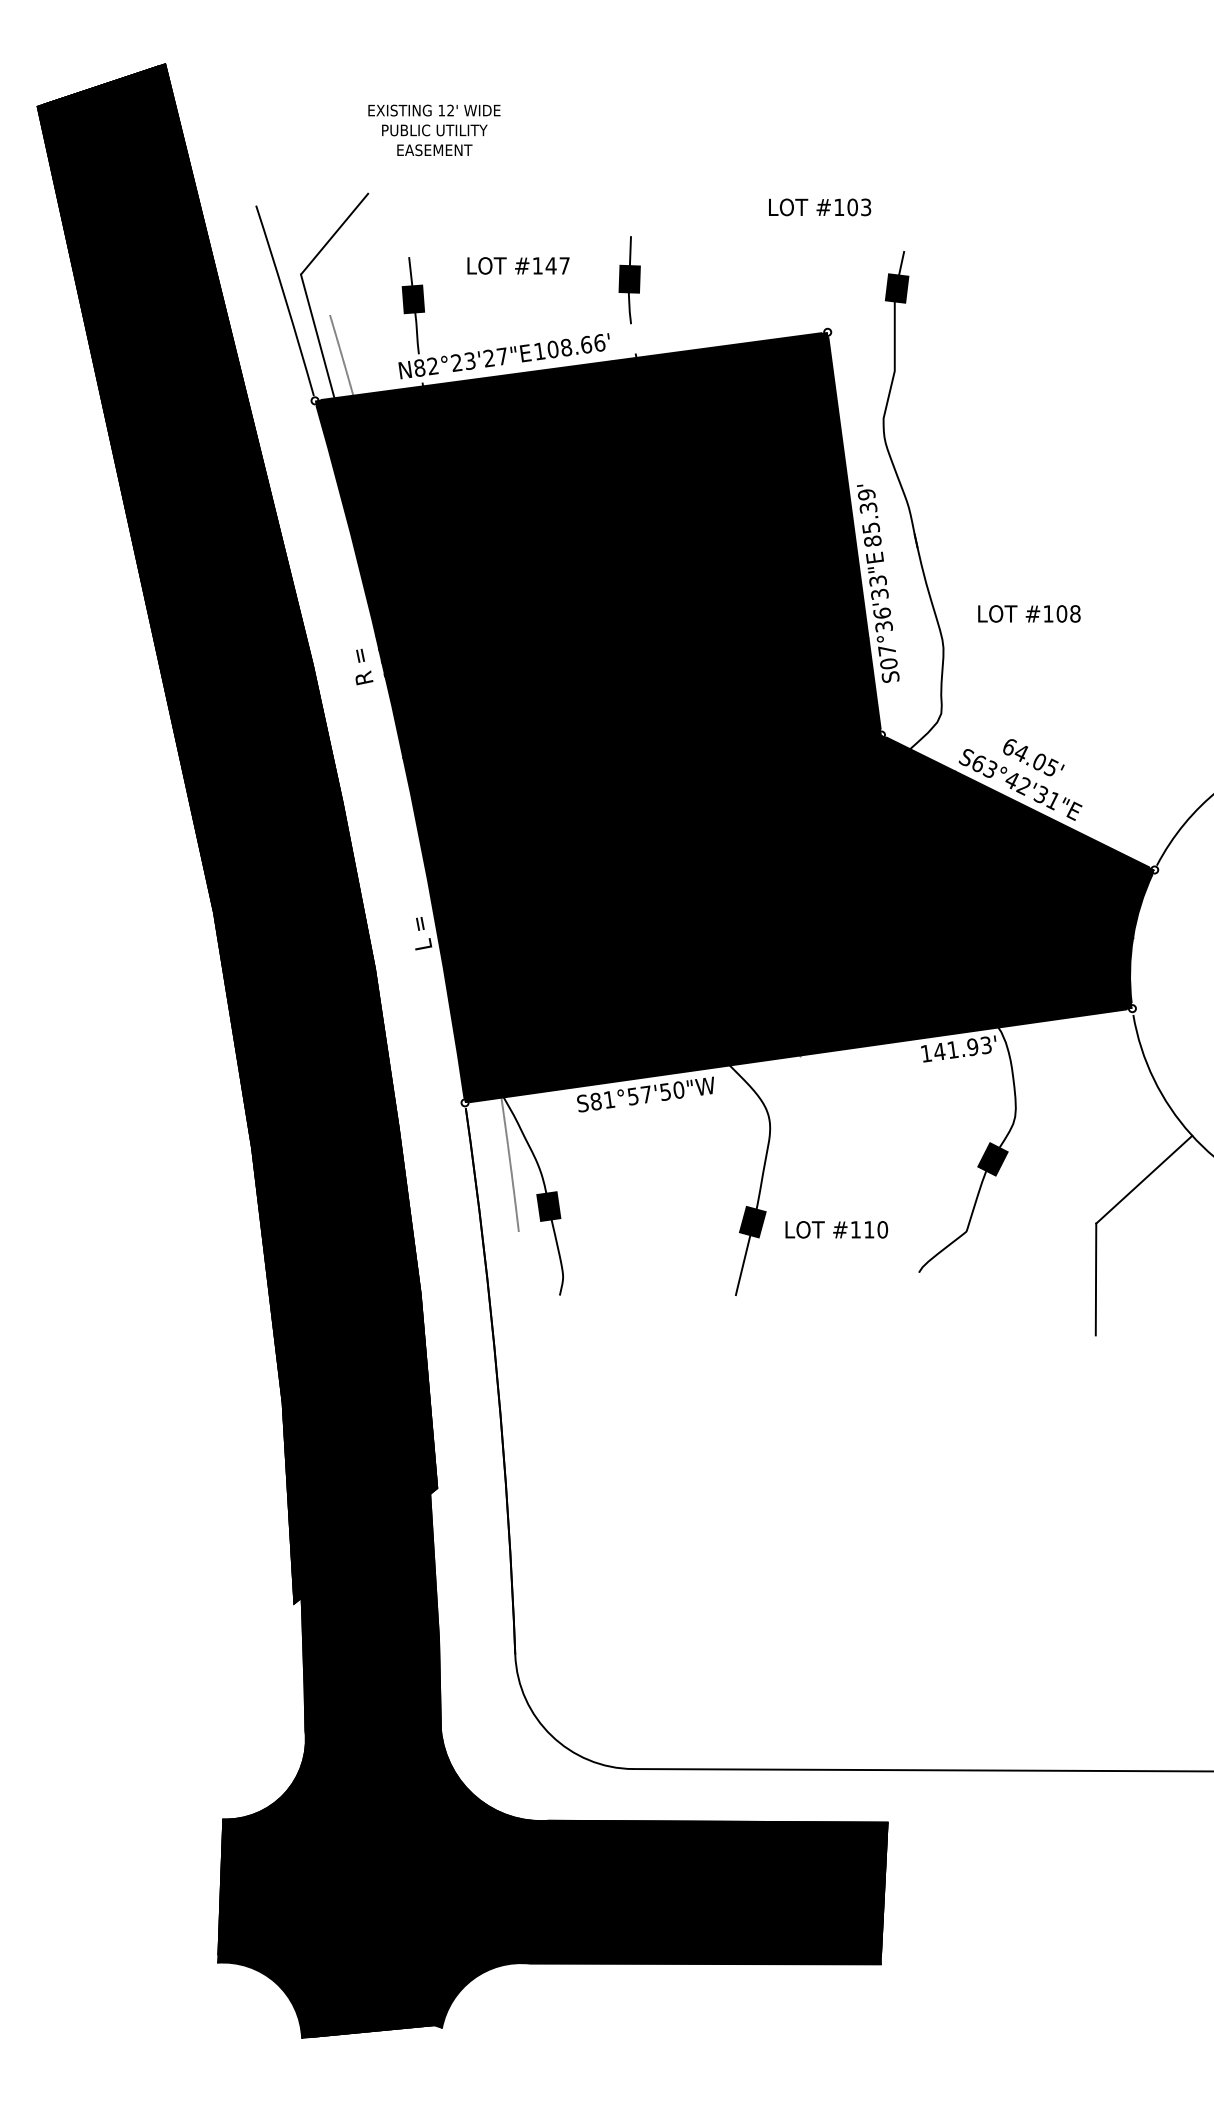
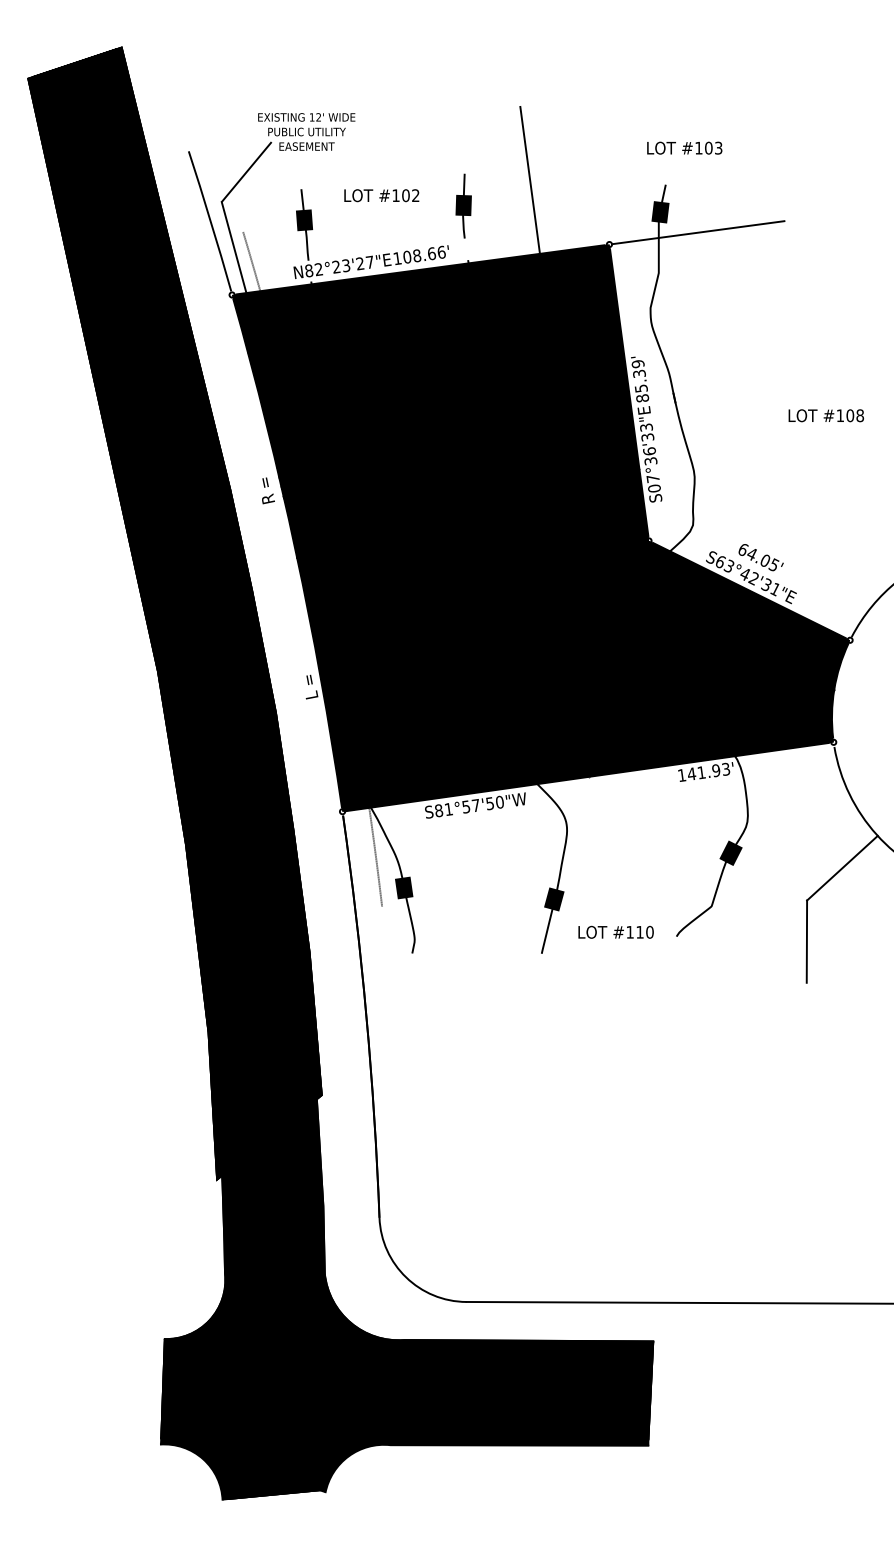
text: (434, 130) -> (306, 132), moved
text: (820, 207) -> (685, 148), moved
line: (719, 244) -> (529, 179), added
text: (557, 265) -> (410, 195), #147 -> #102
line: (948, 315) -> (698, 232), added
text: (1029, 613) -> (826, 415), moved
text: (836, 1229) -> (615, 932), moved

